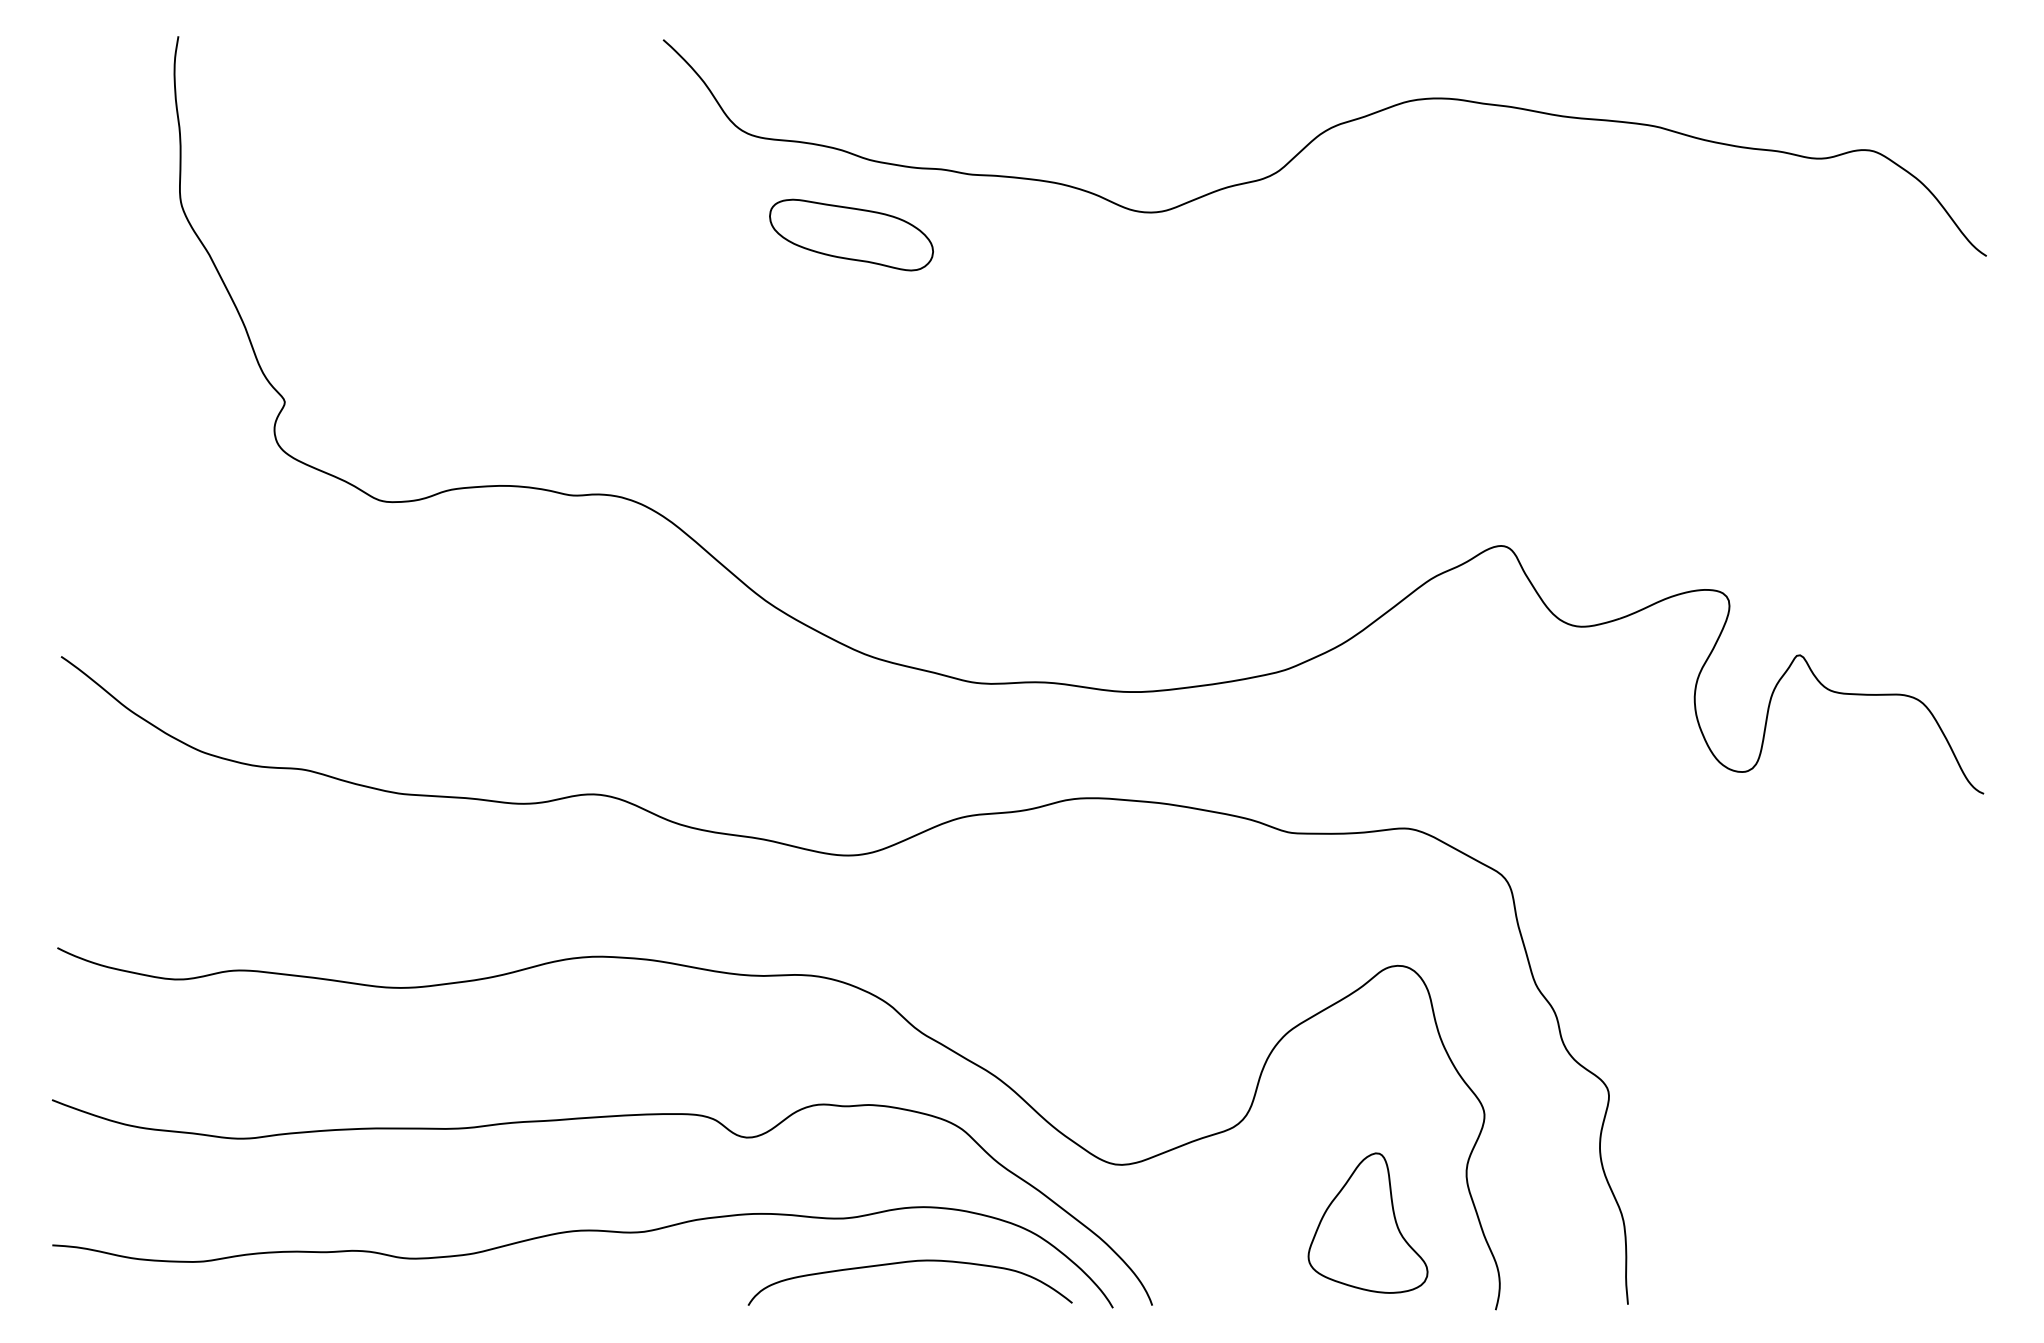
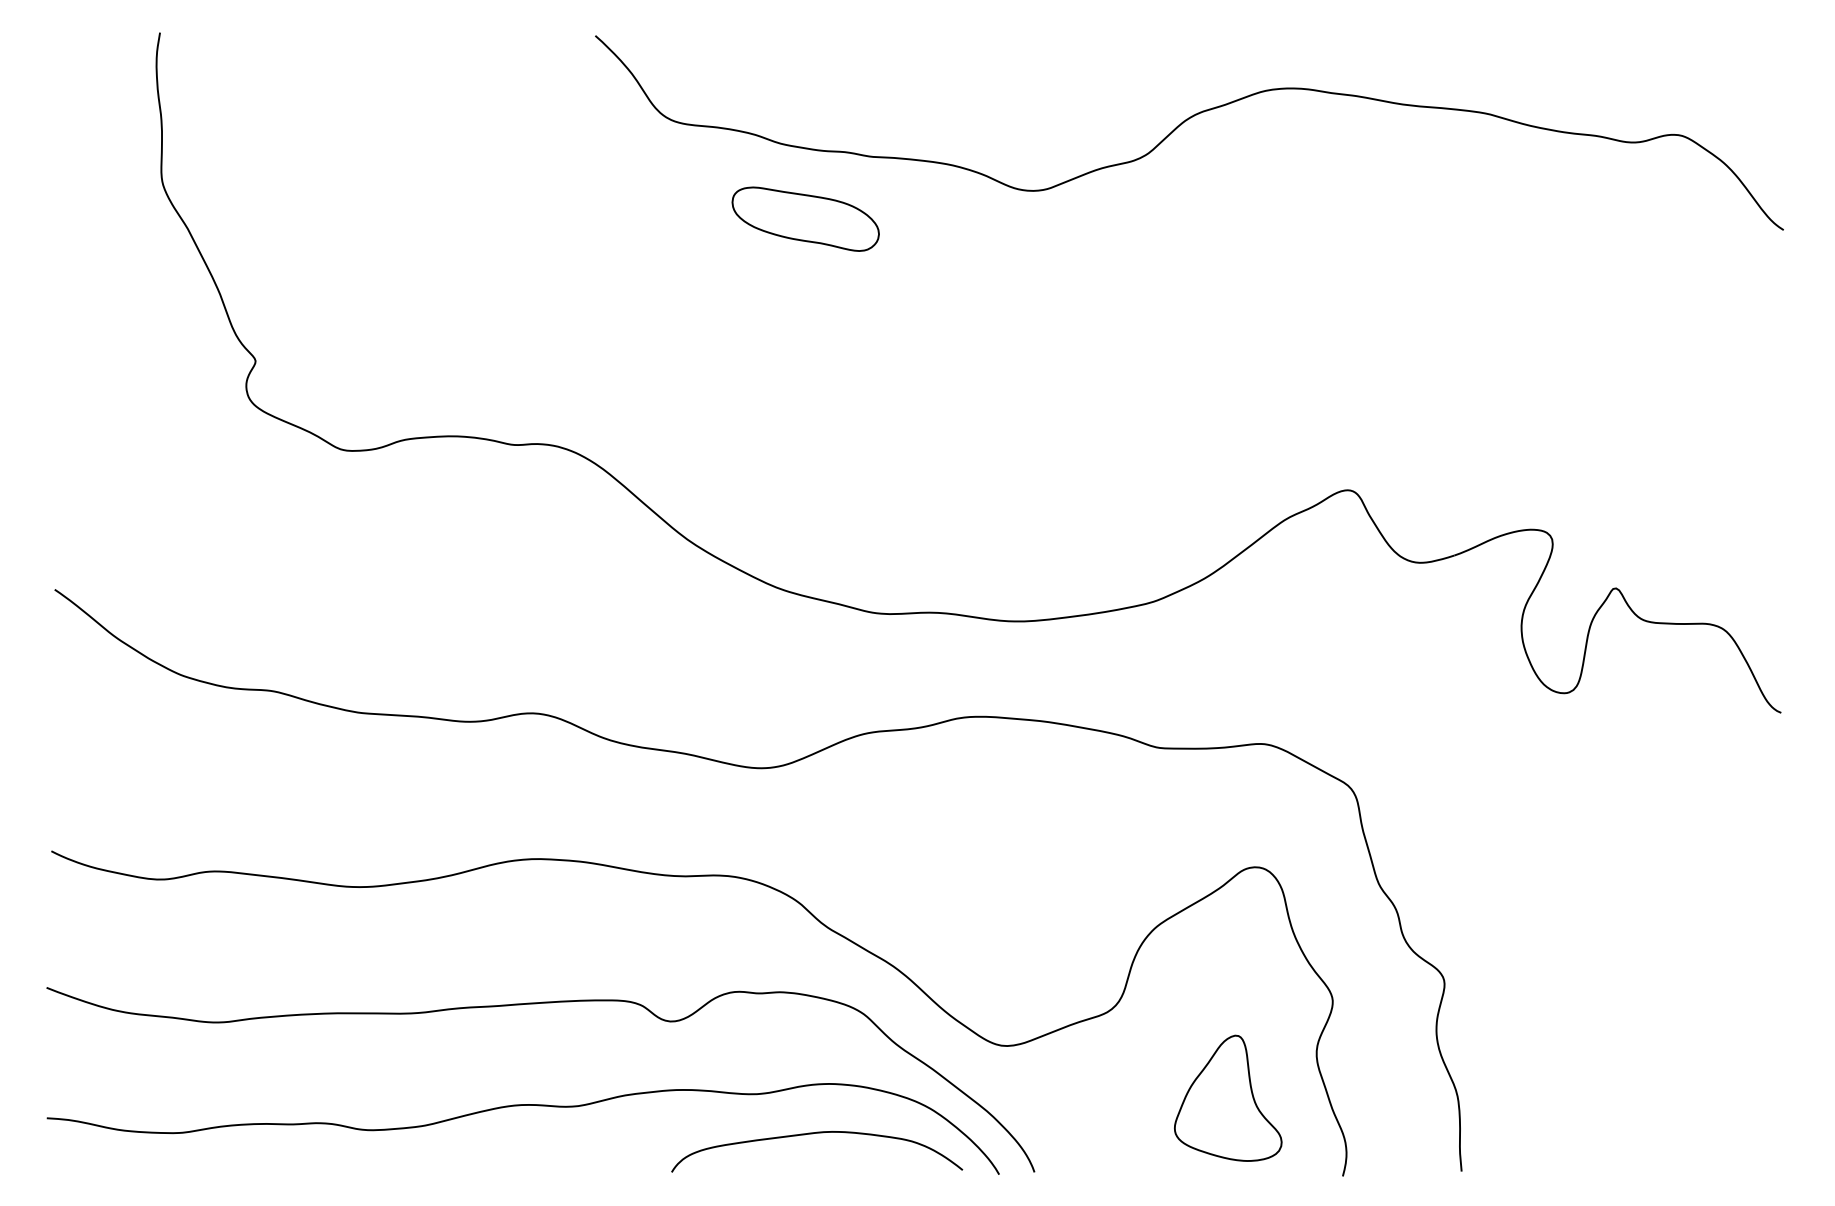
part: (851, 234) -> (805, 218), moved

